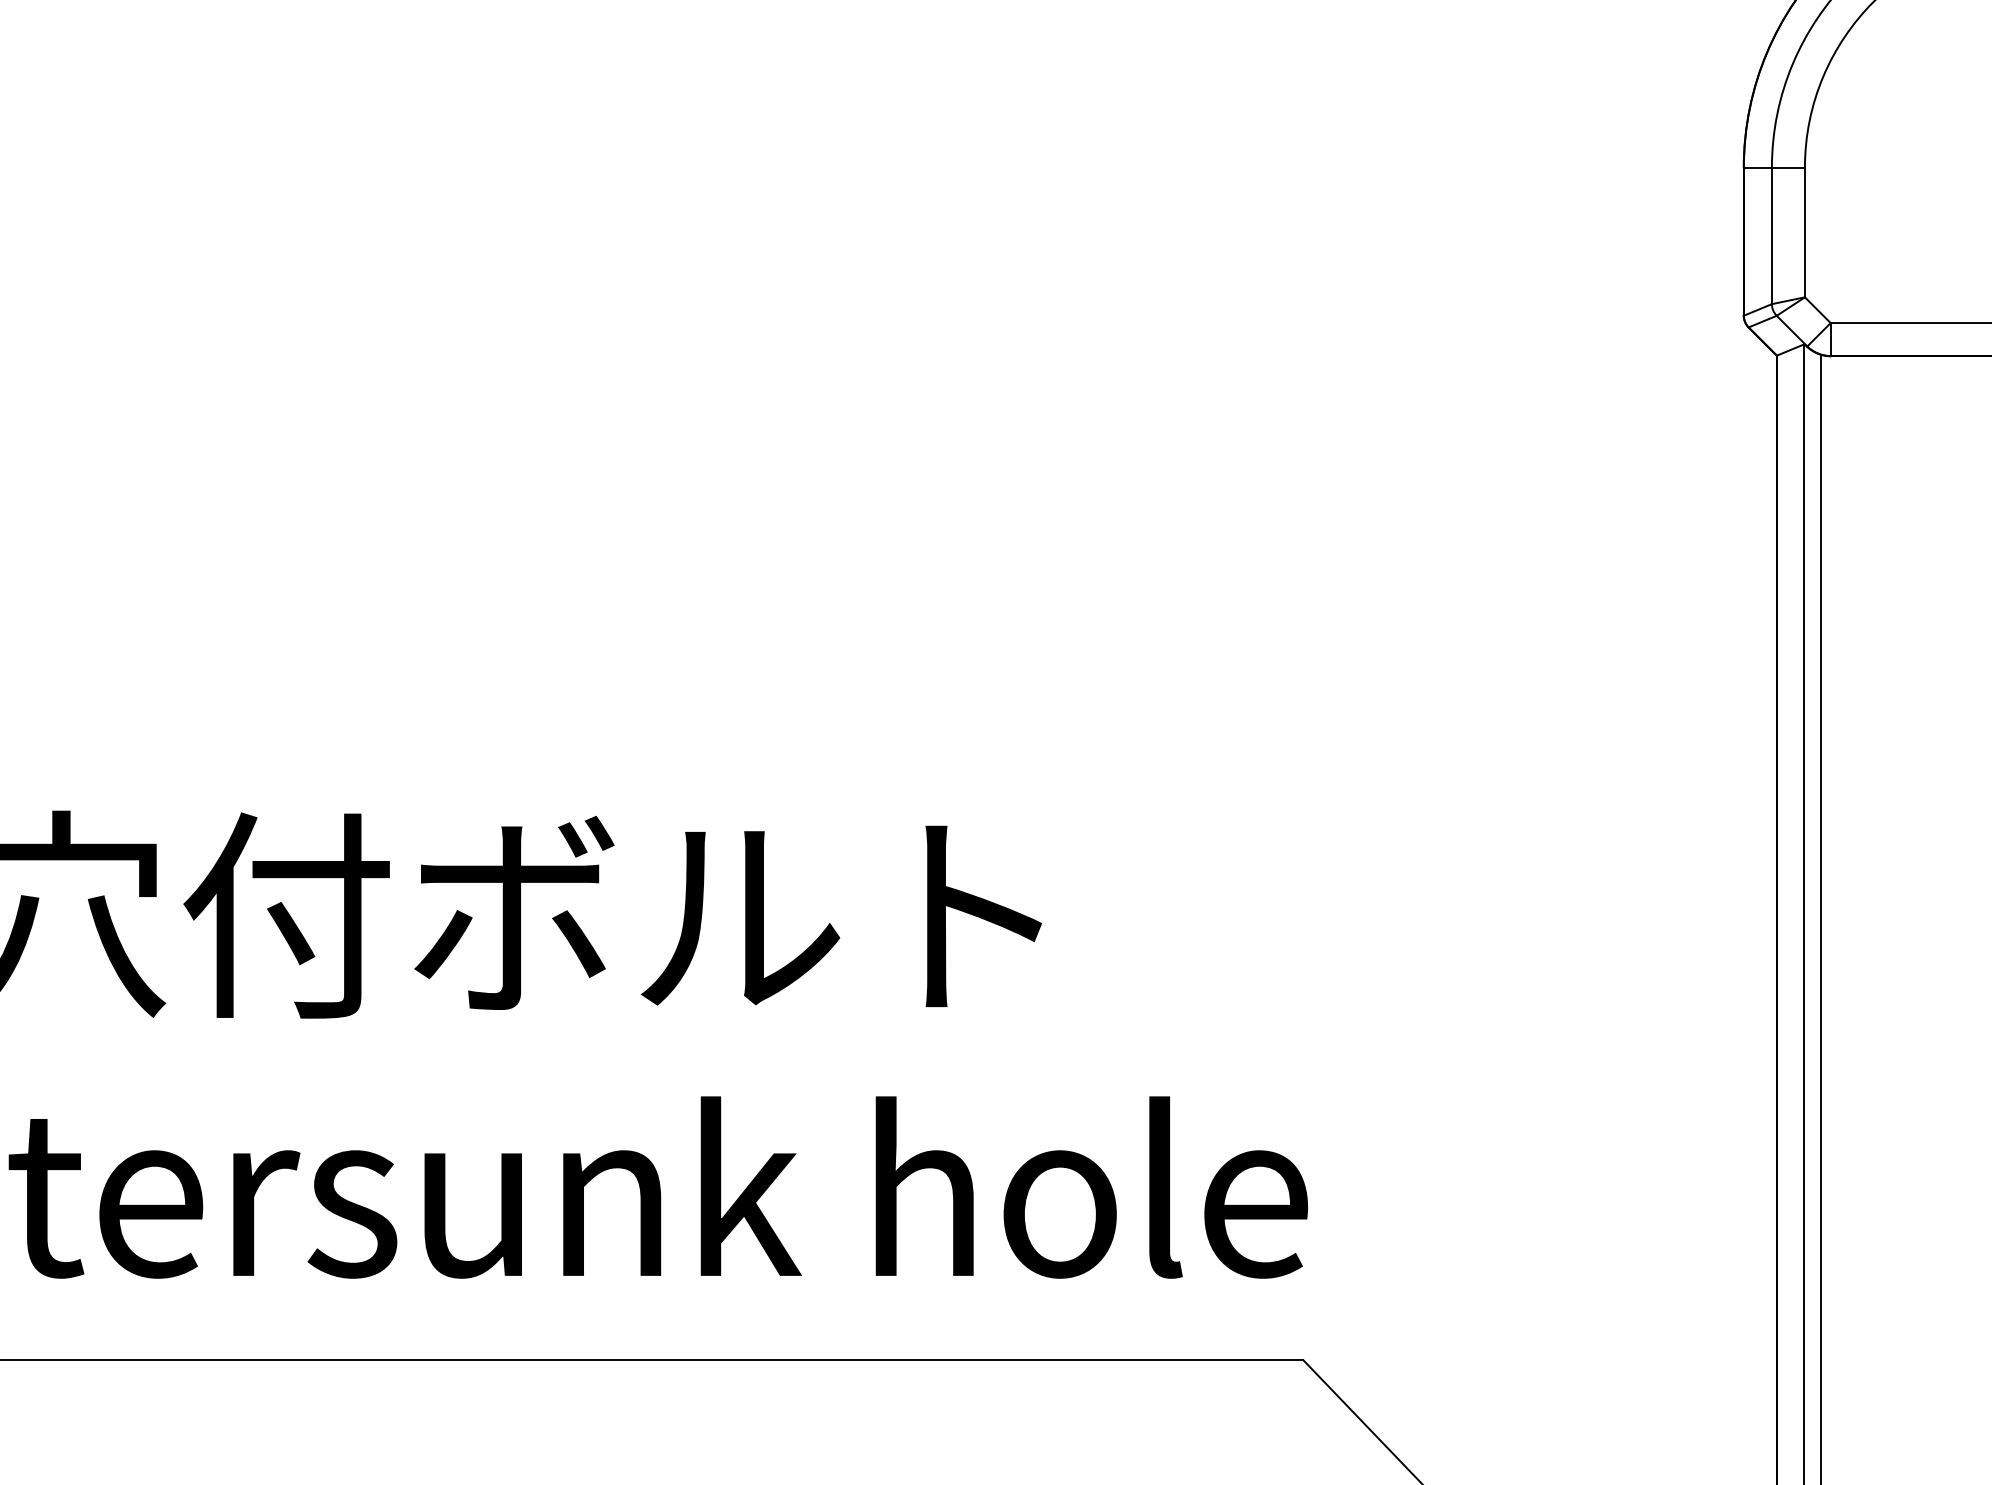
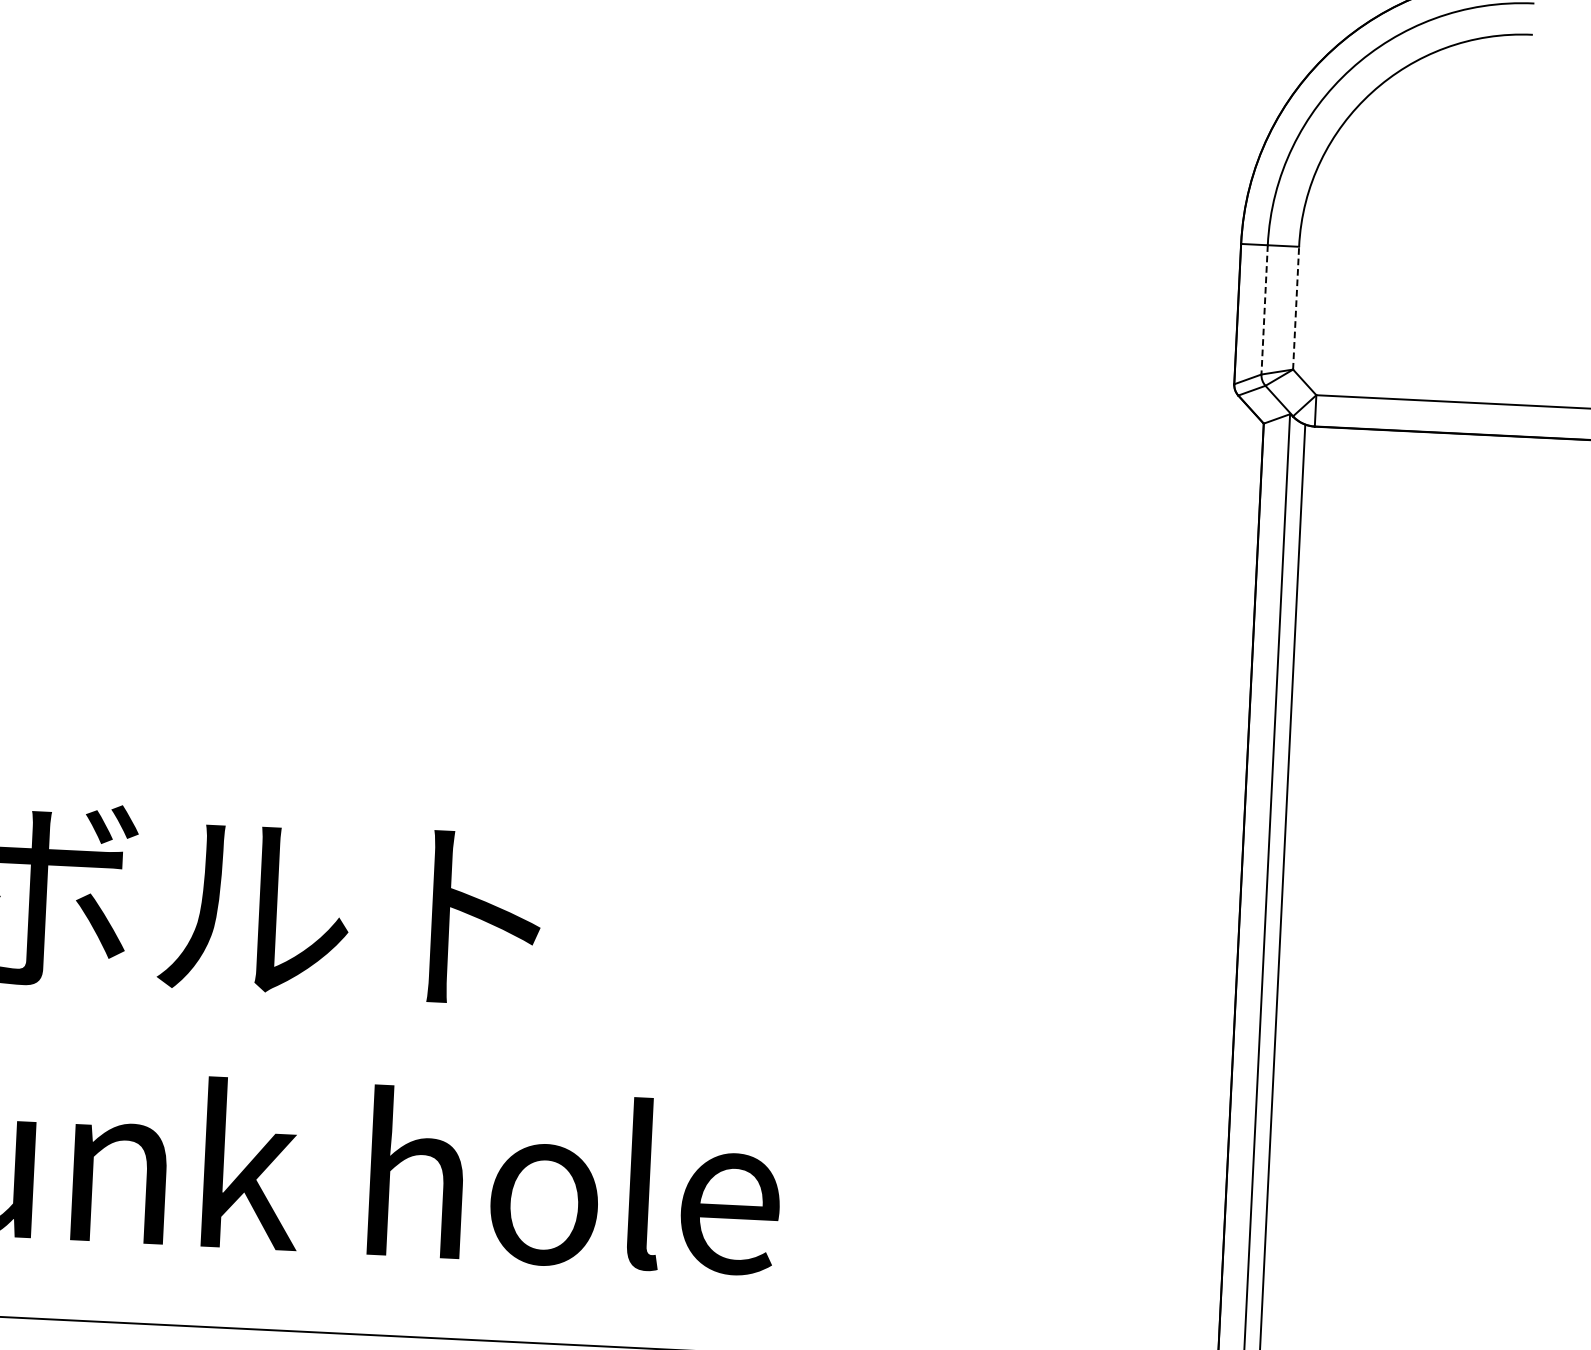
line: (1804, 232) -> (1295, 308), solid -> dashed
line: (1771, 236) -> (1264, 310), solid -> dashed

